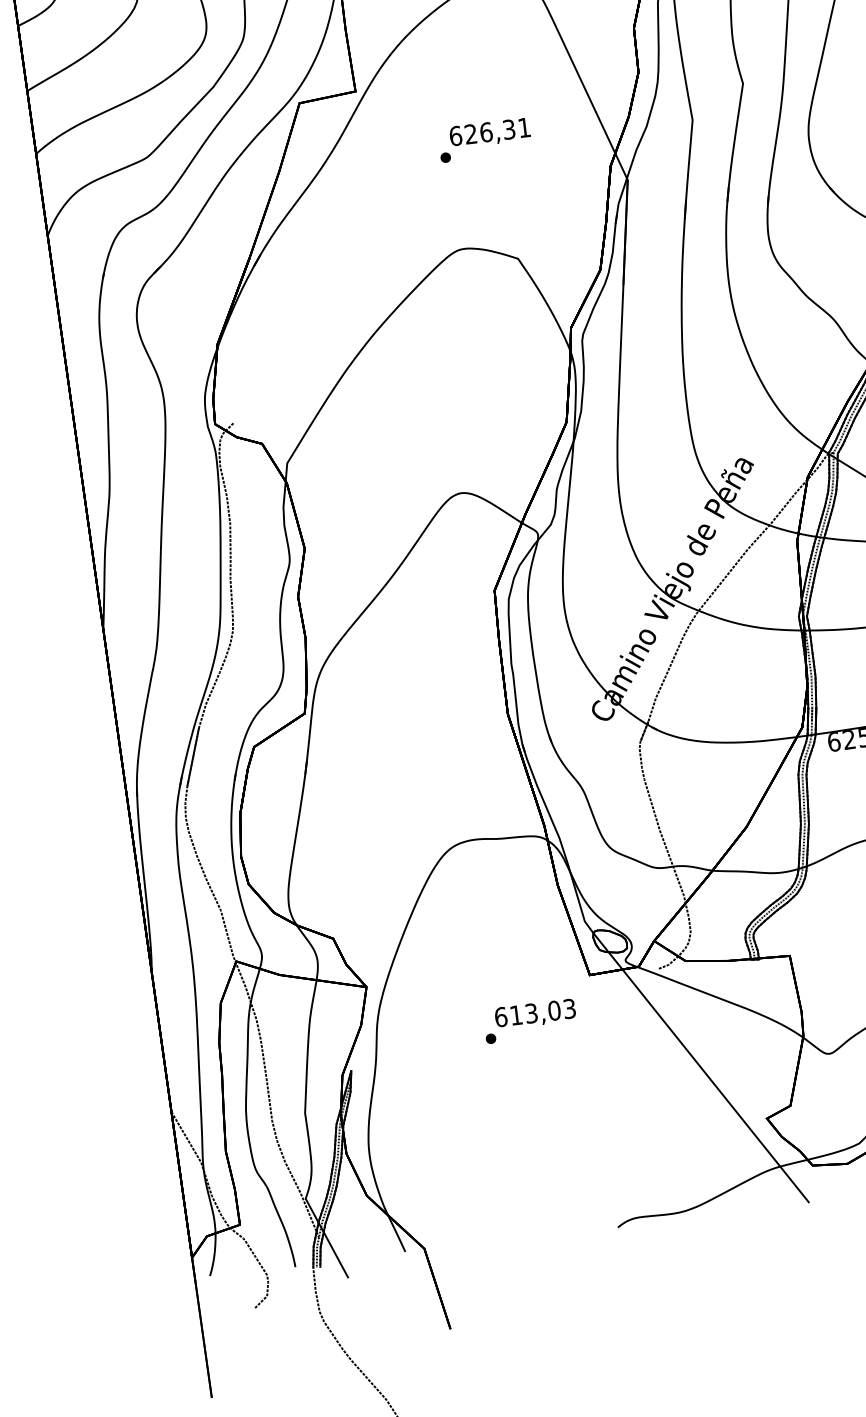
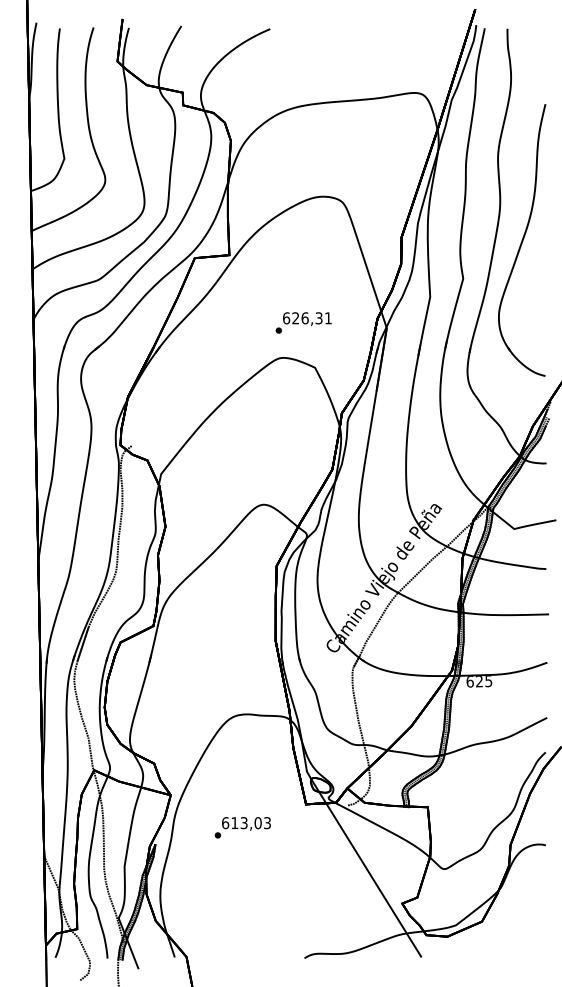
text: (484, 139) -> (303, 322), moved
text: (529, 1020) -> (242, 827), moved

